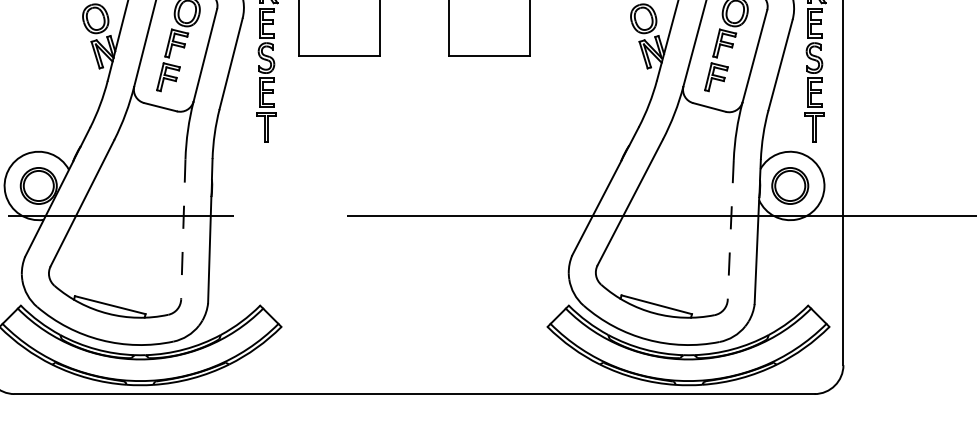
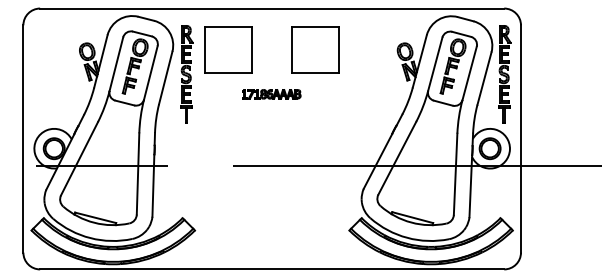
part: (413, 92) -> (271, 94), added
line: (184, 228) -> (138, 173), dashed -> solid
line: (730, 230) -> (455, 174), dashed -> solid

